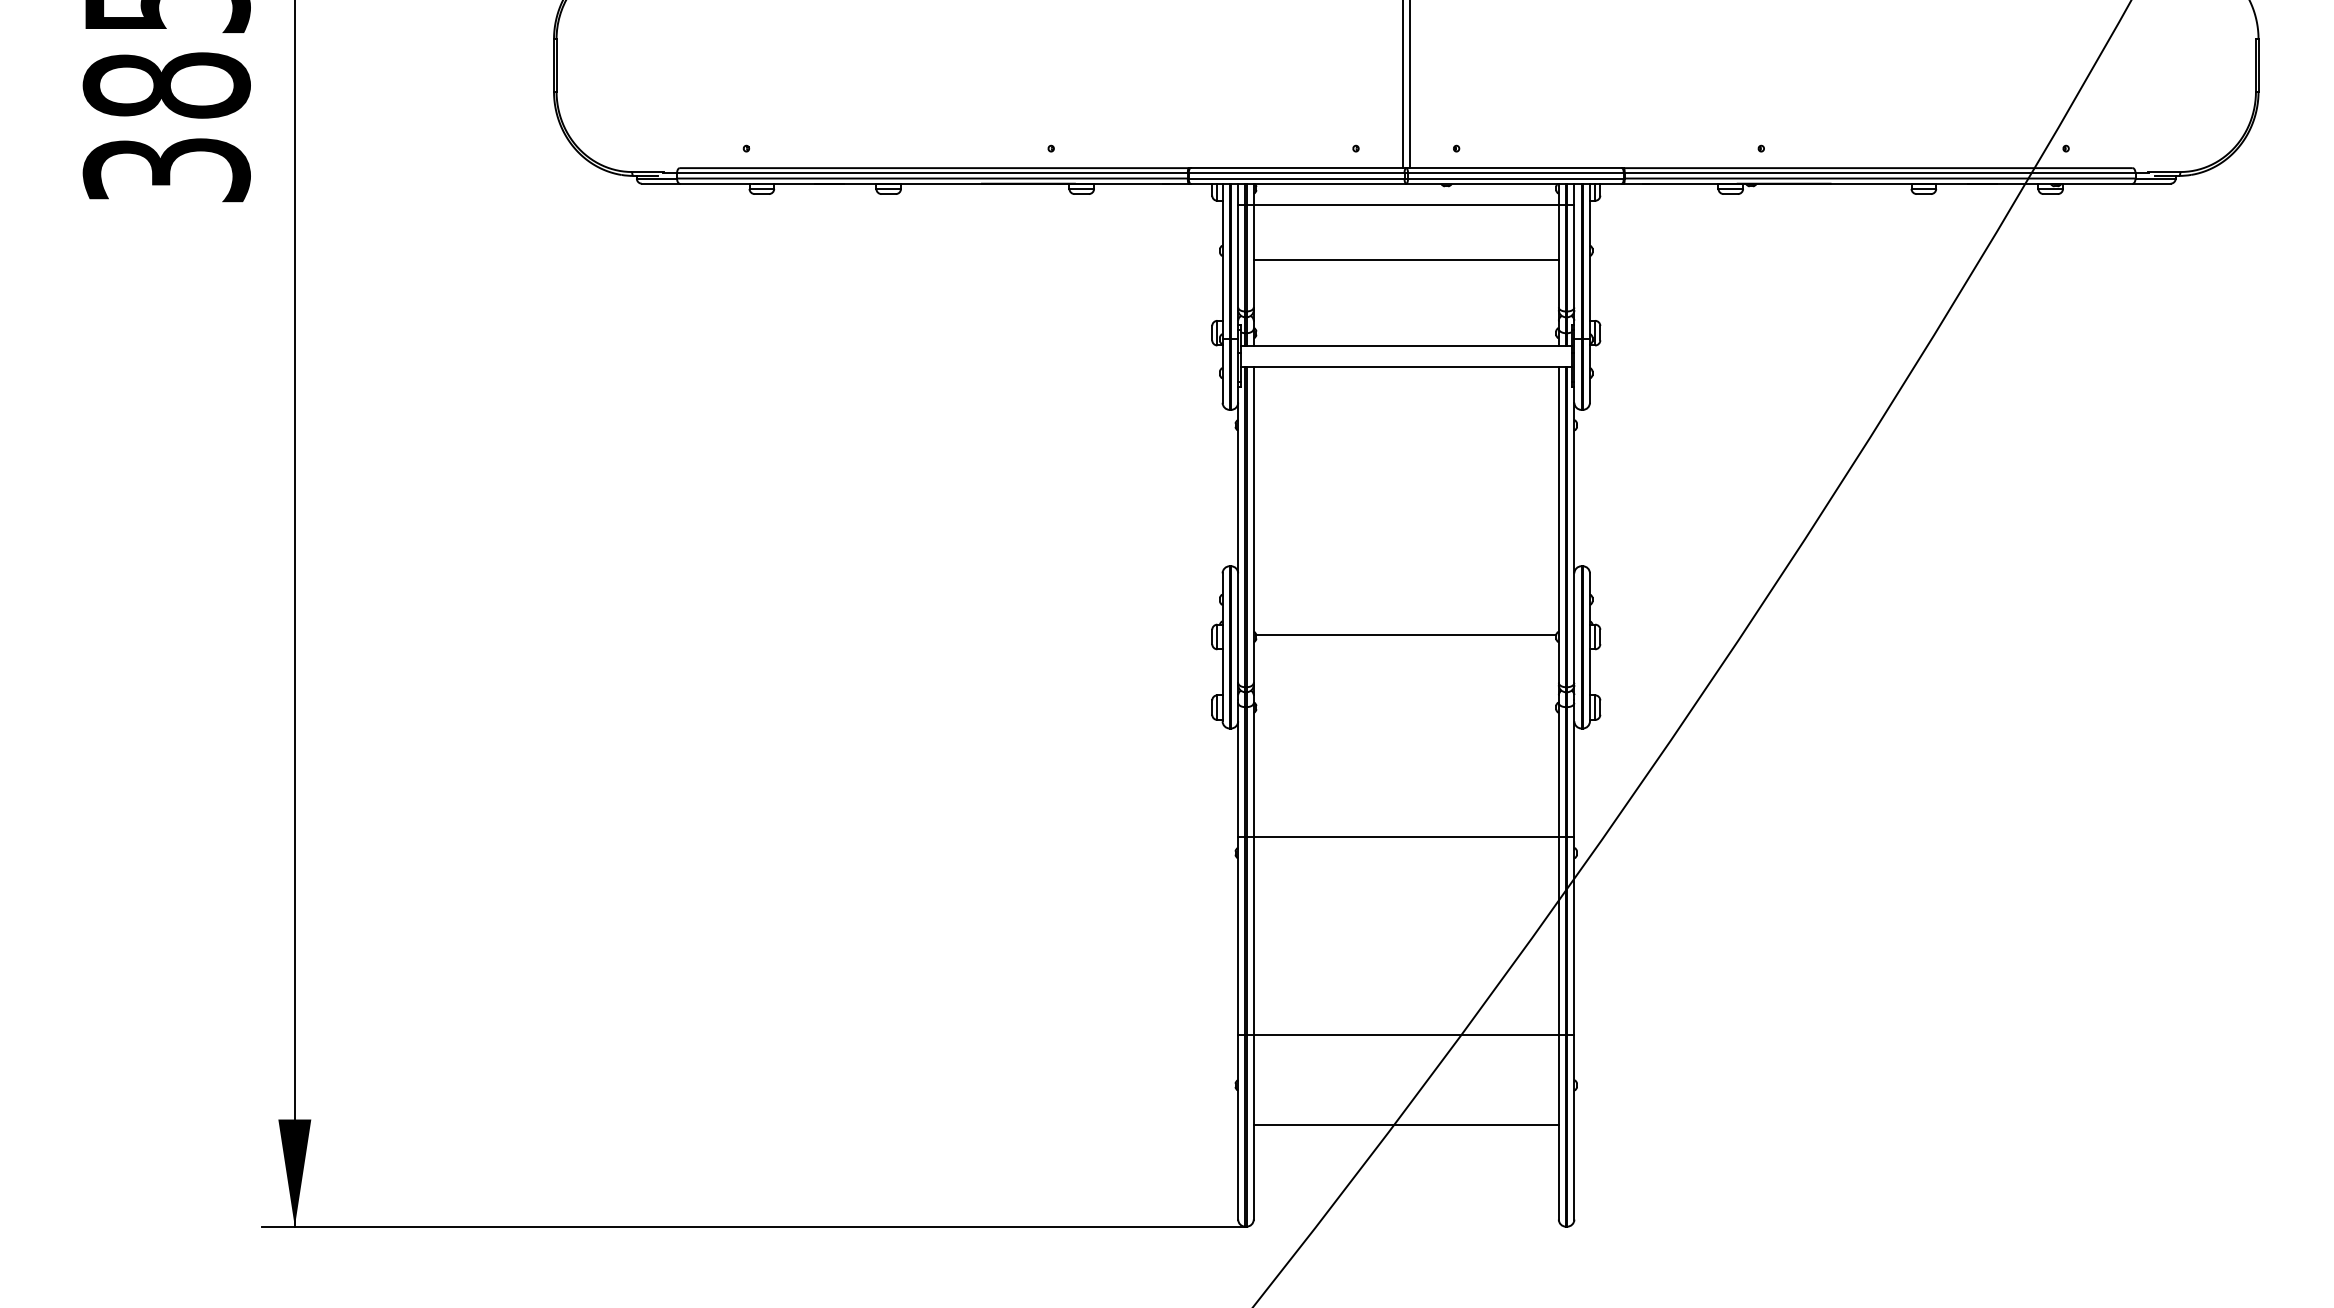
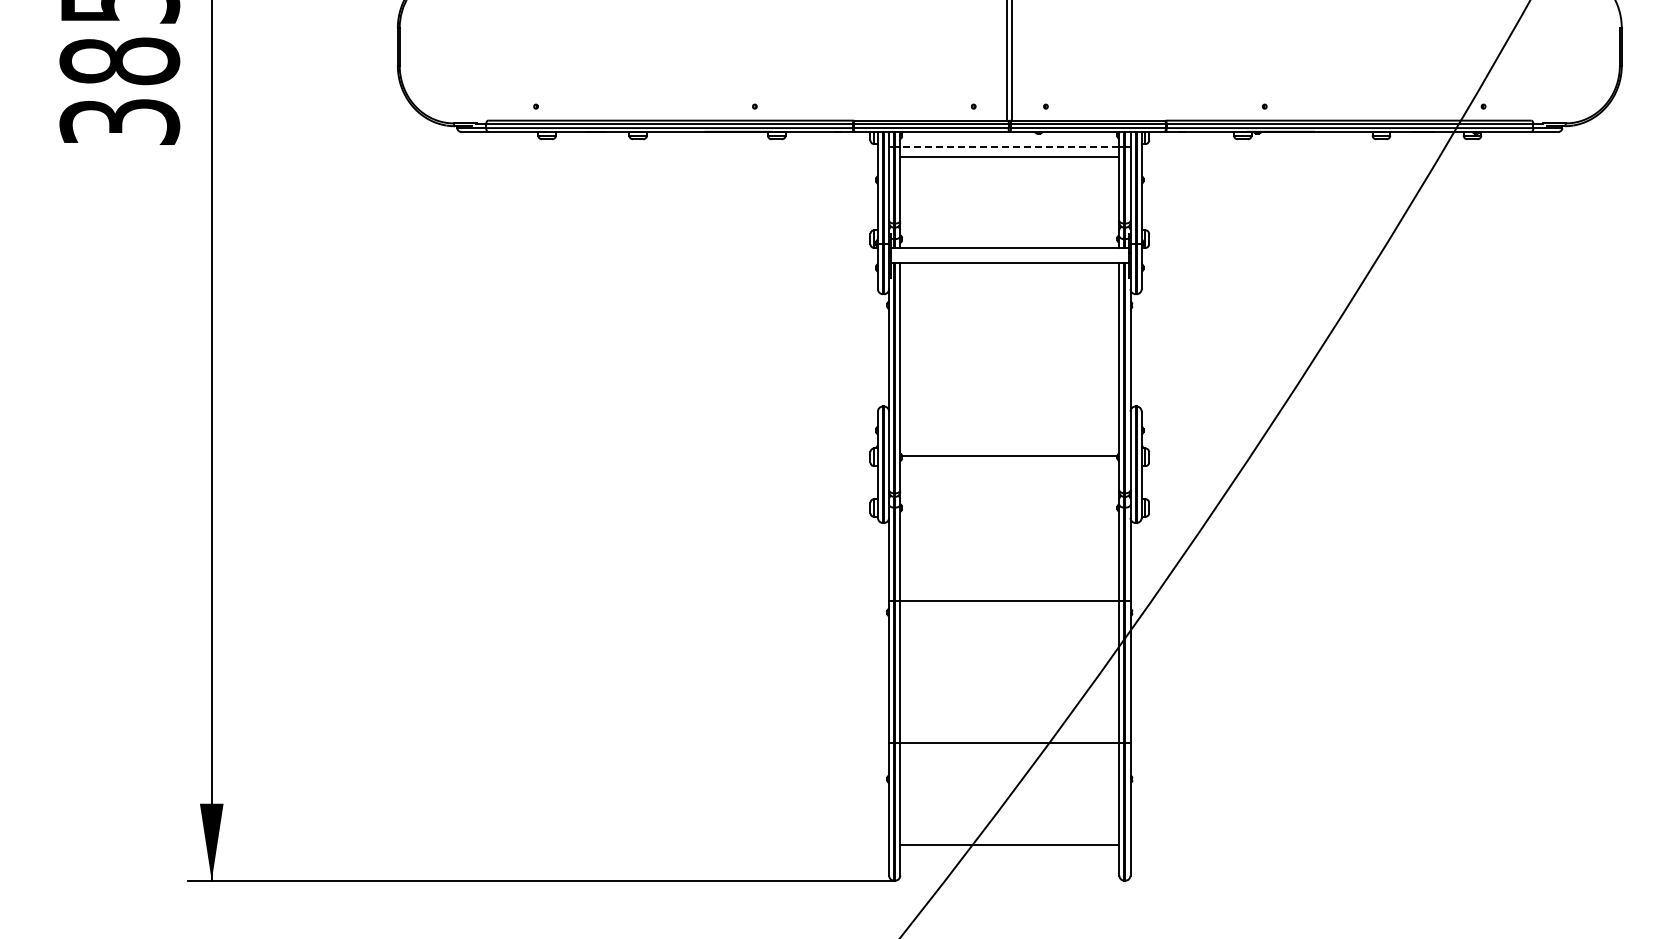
line: (1405, 204) -> (1009, 146), solid -> dashed
line: (1405, 259) -> (1009, 156), moved
line: (1405, 1126) -> (1009, 845), moved

